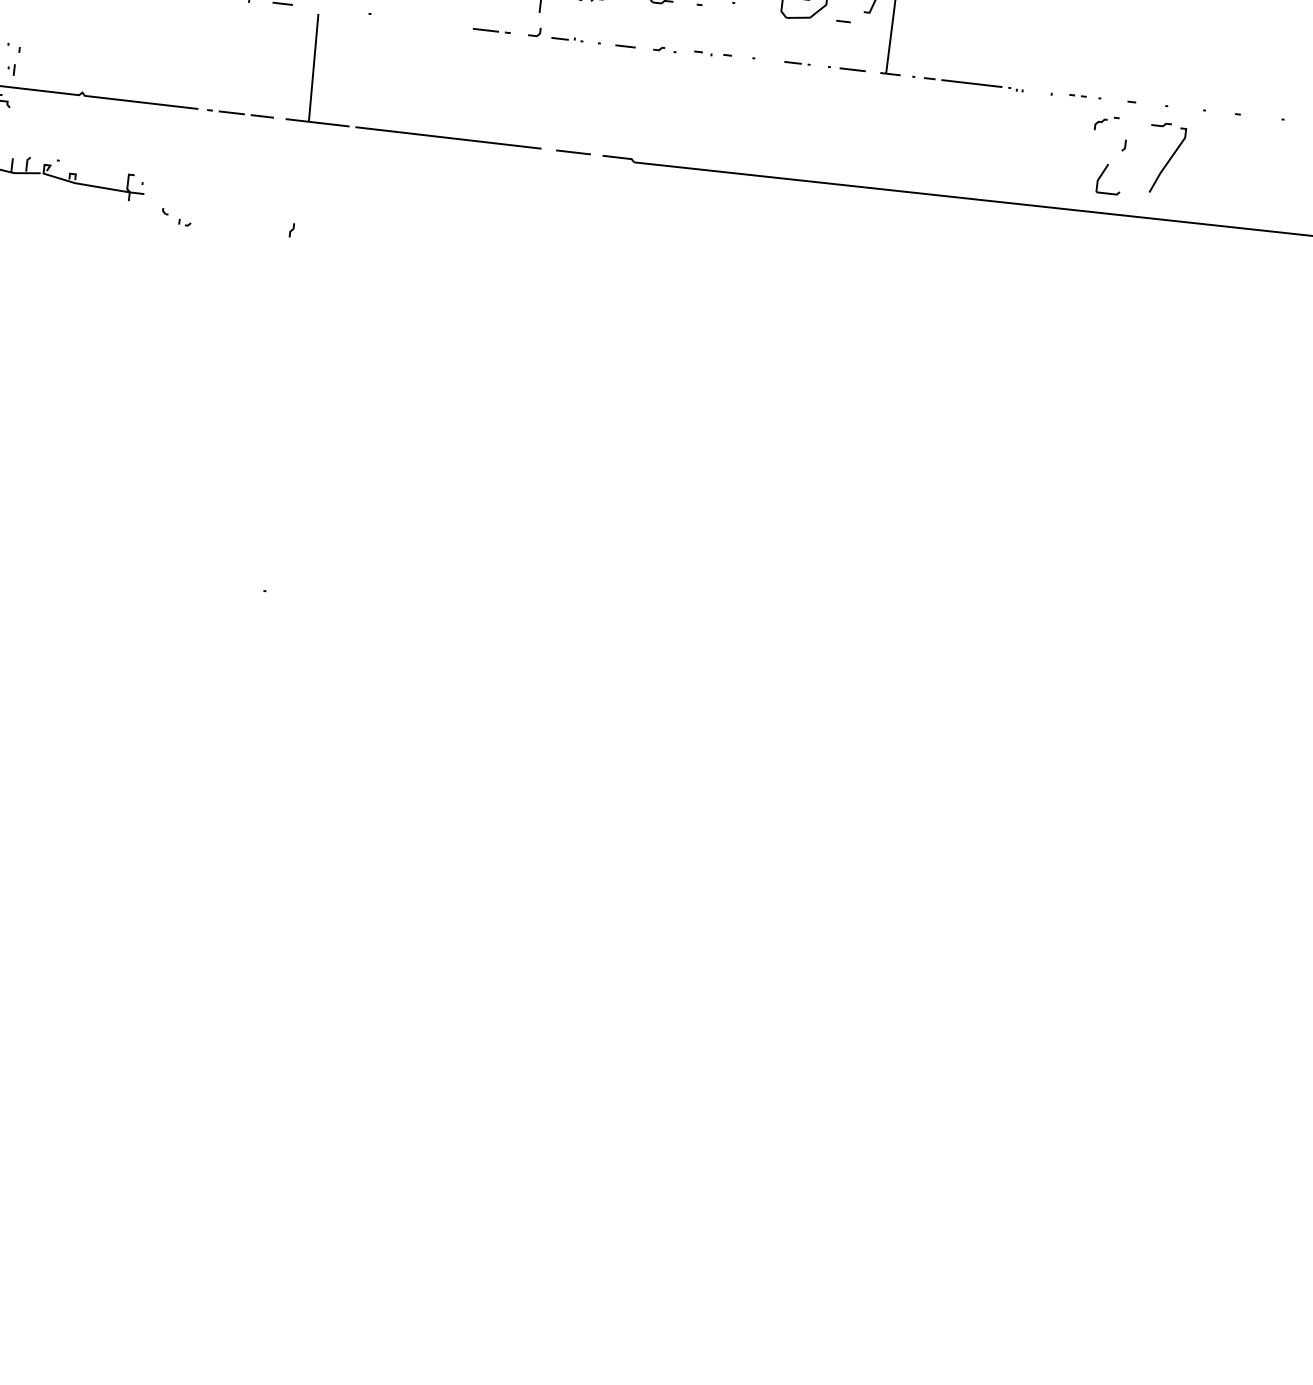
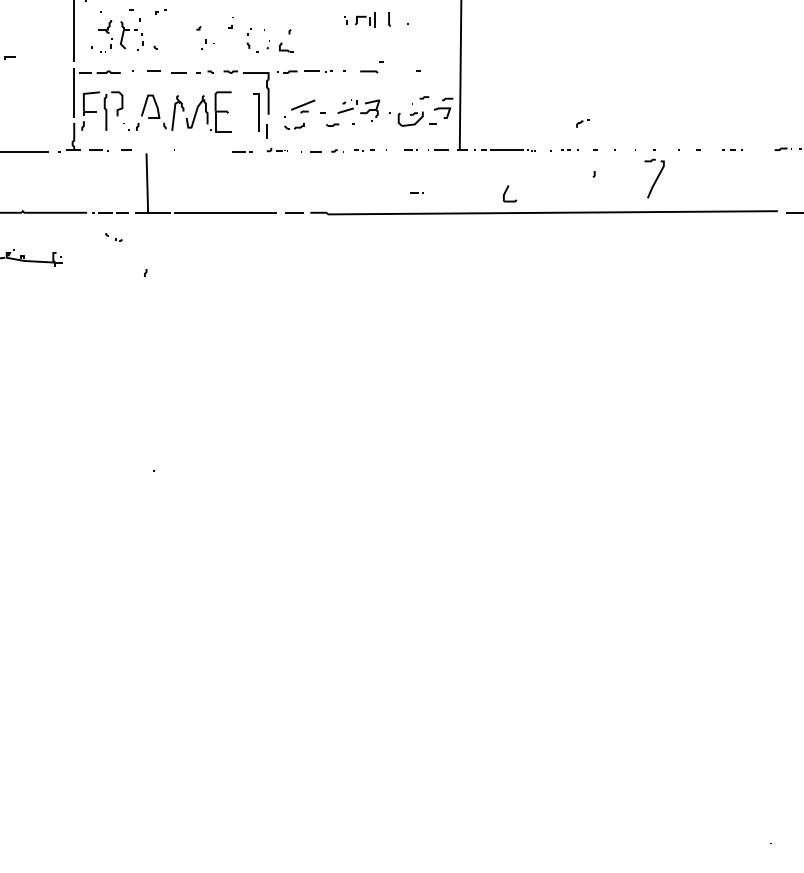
part: (556, 34) -> (277, 149), size x0.7
part: (1105, 123) -> (582, 123), moved
line: (798, 141) -> (416, 192), added
part: (1165, 158) -> (654, 178), moved
part: (1110, 179) -> (510, 193), moved
part: (175, 217) -> (113, 237), moved

